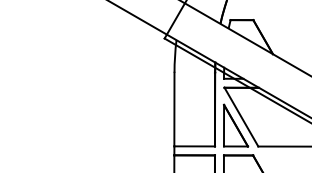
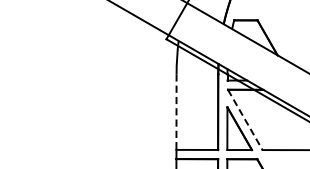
line: (174, 109) -> (176, 112), solid -> dashed
line: (241, 117) -> (245, 120), solid -> dashed

